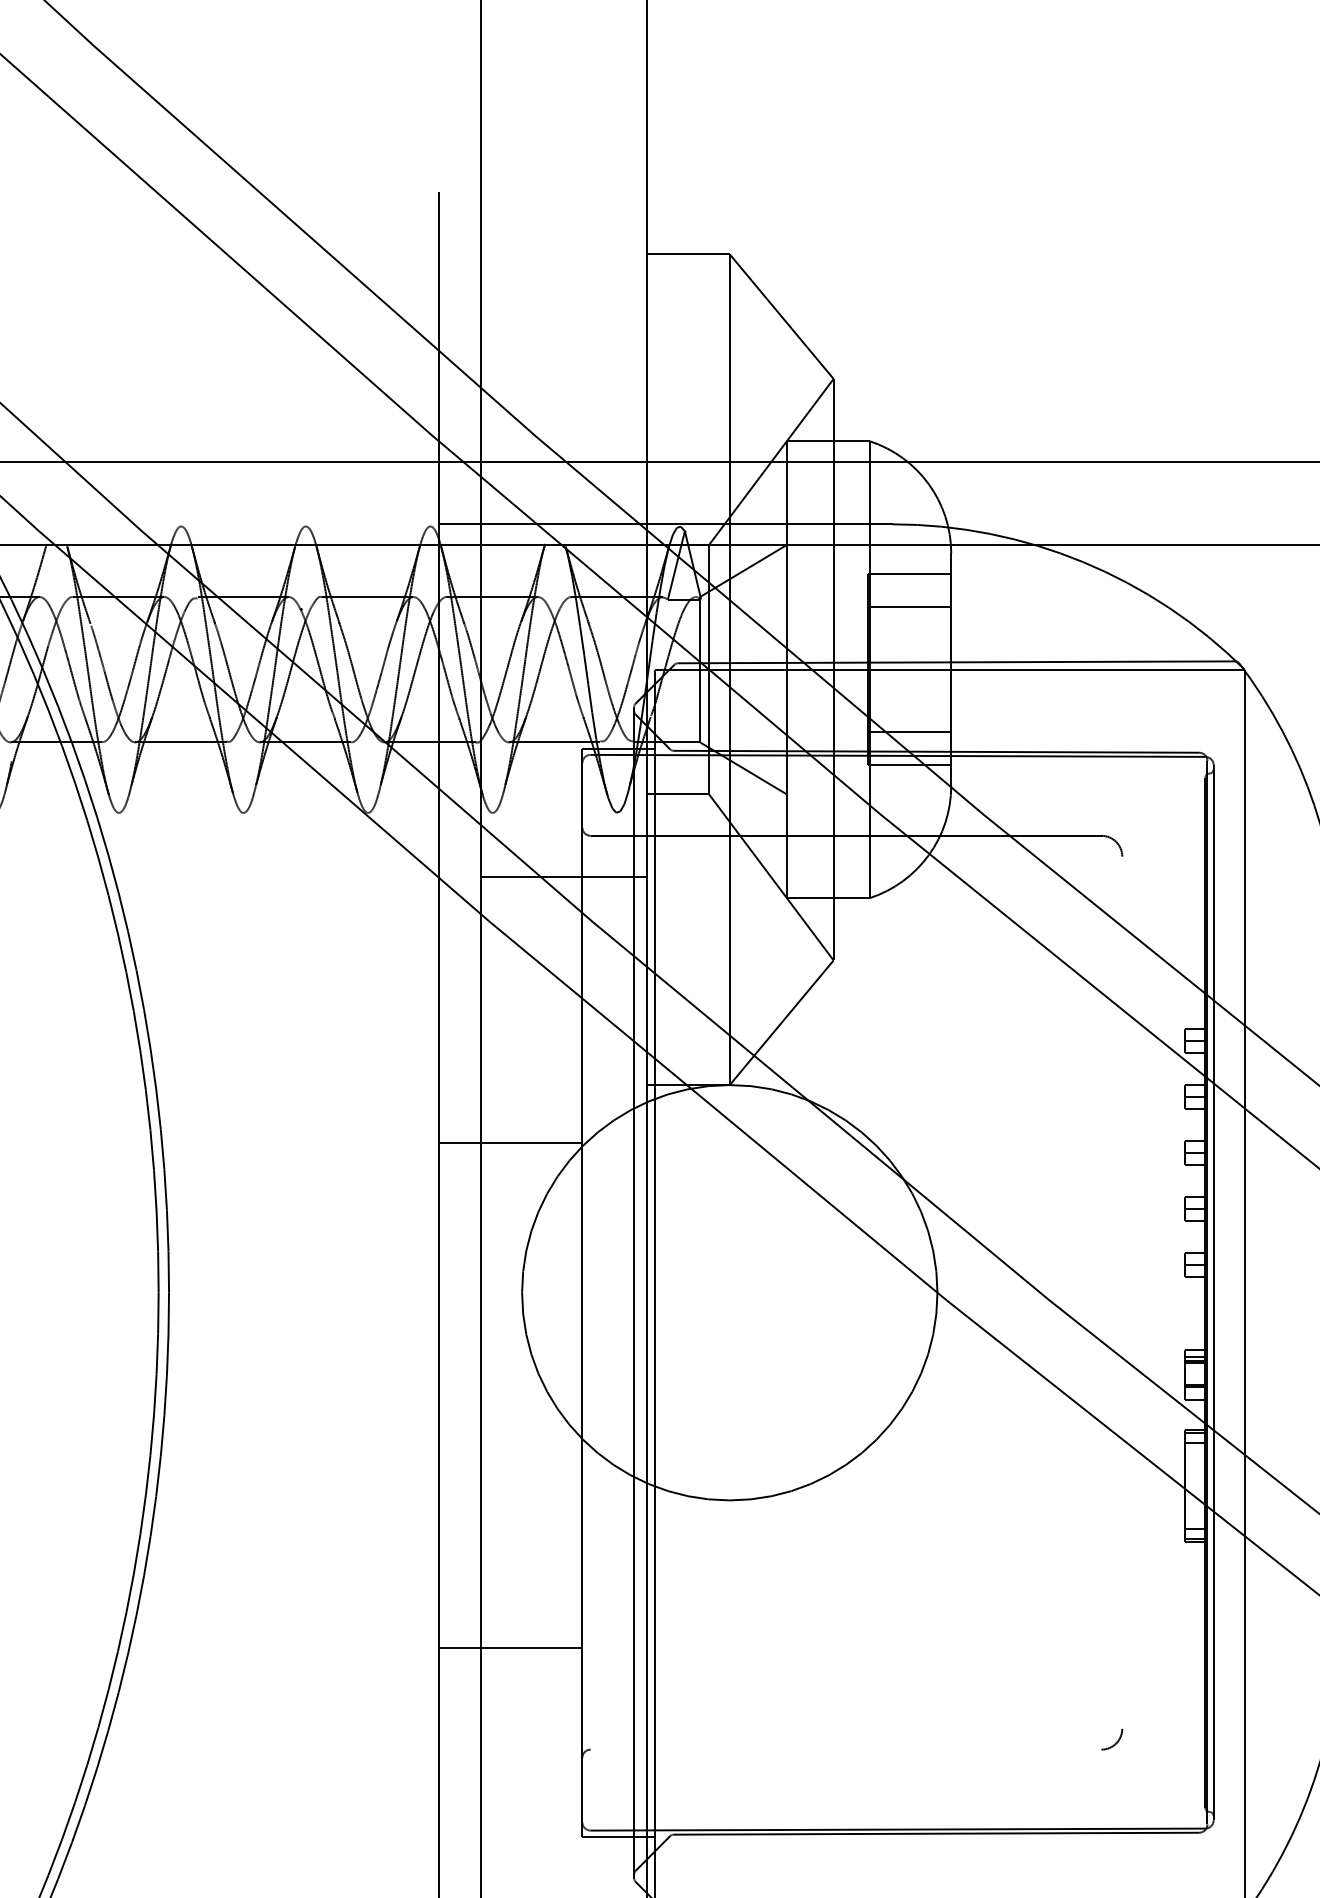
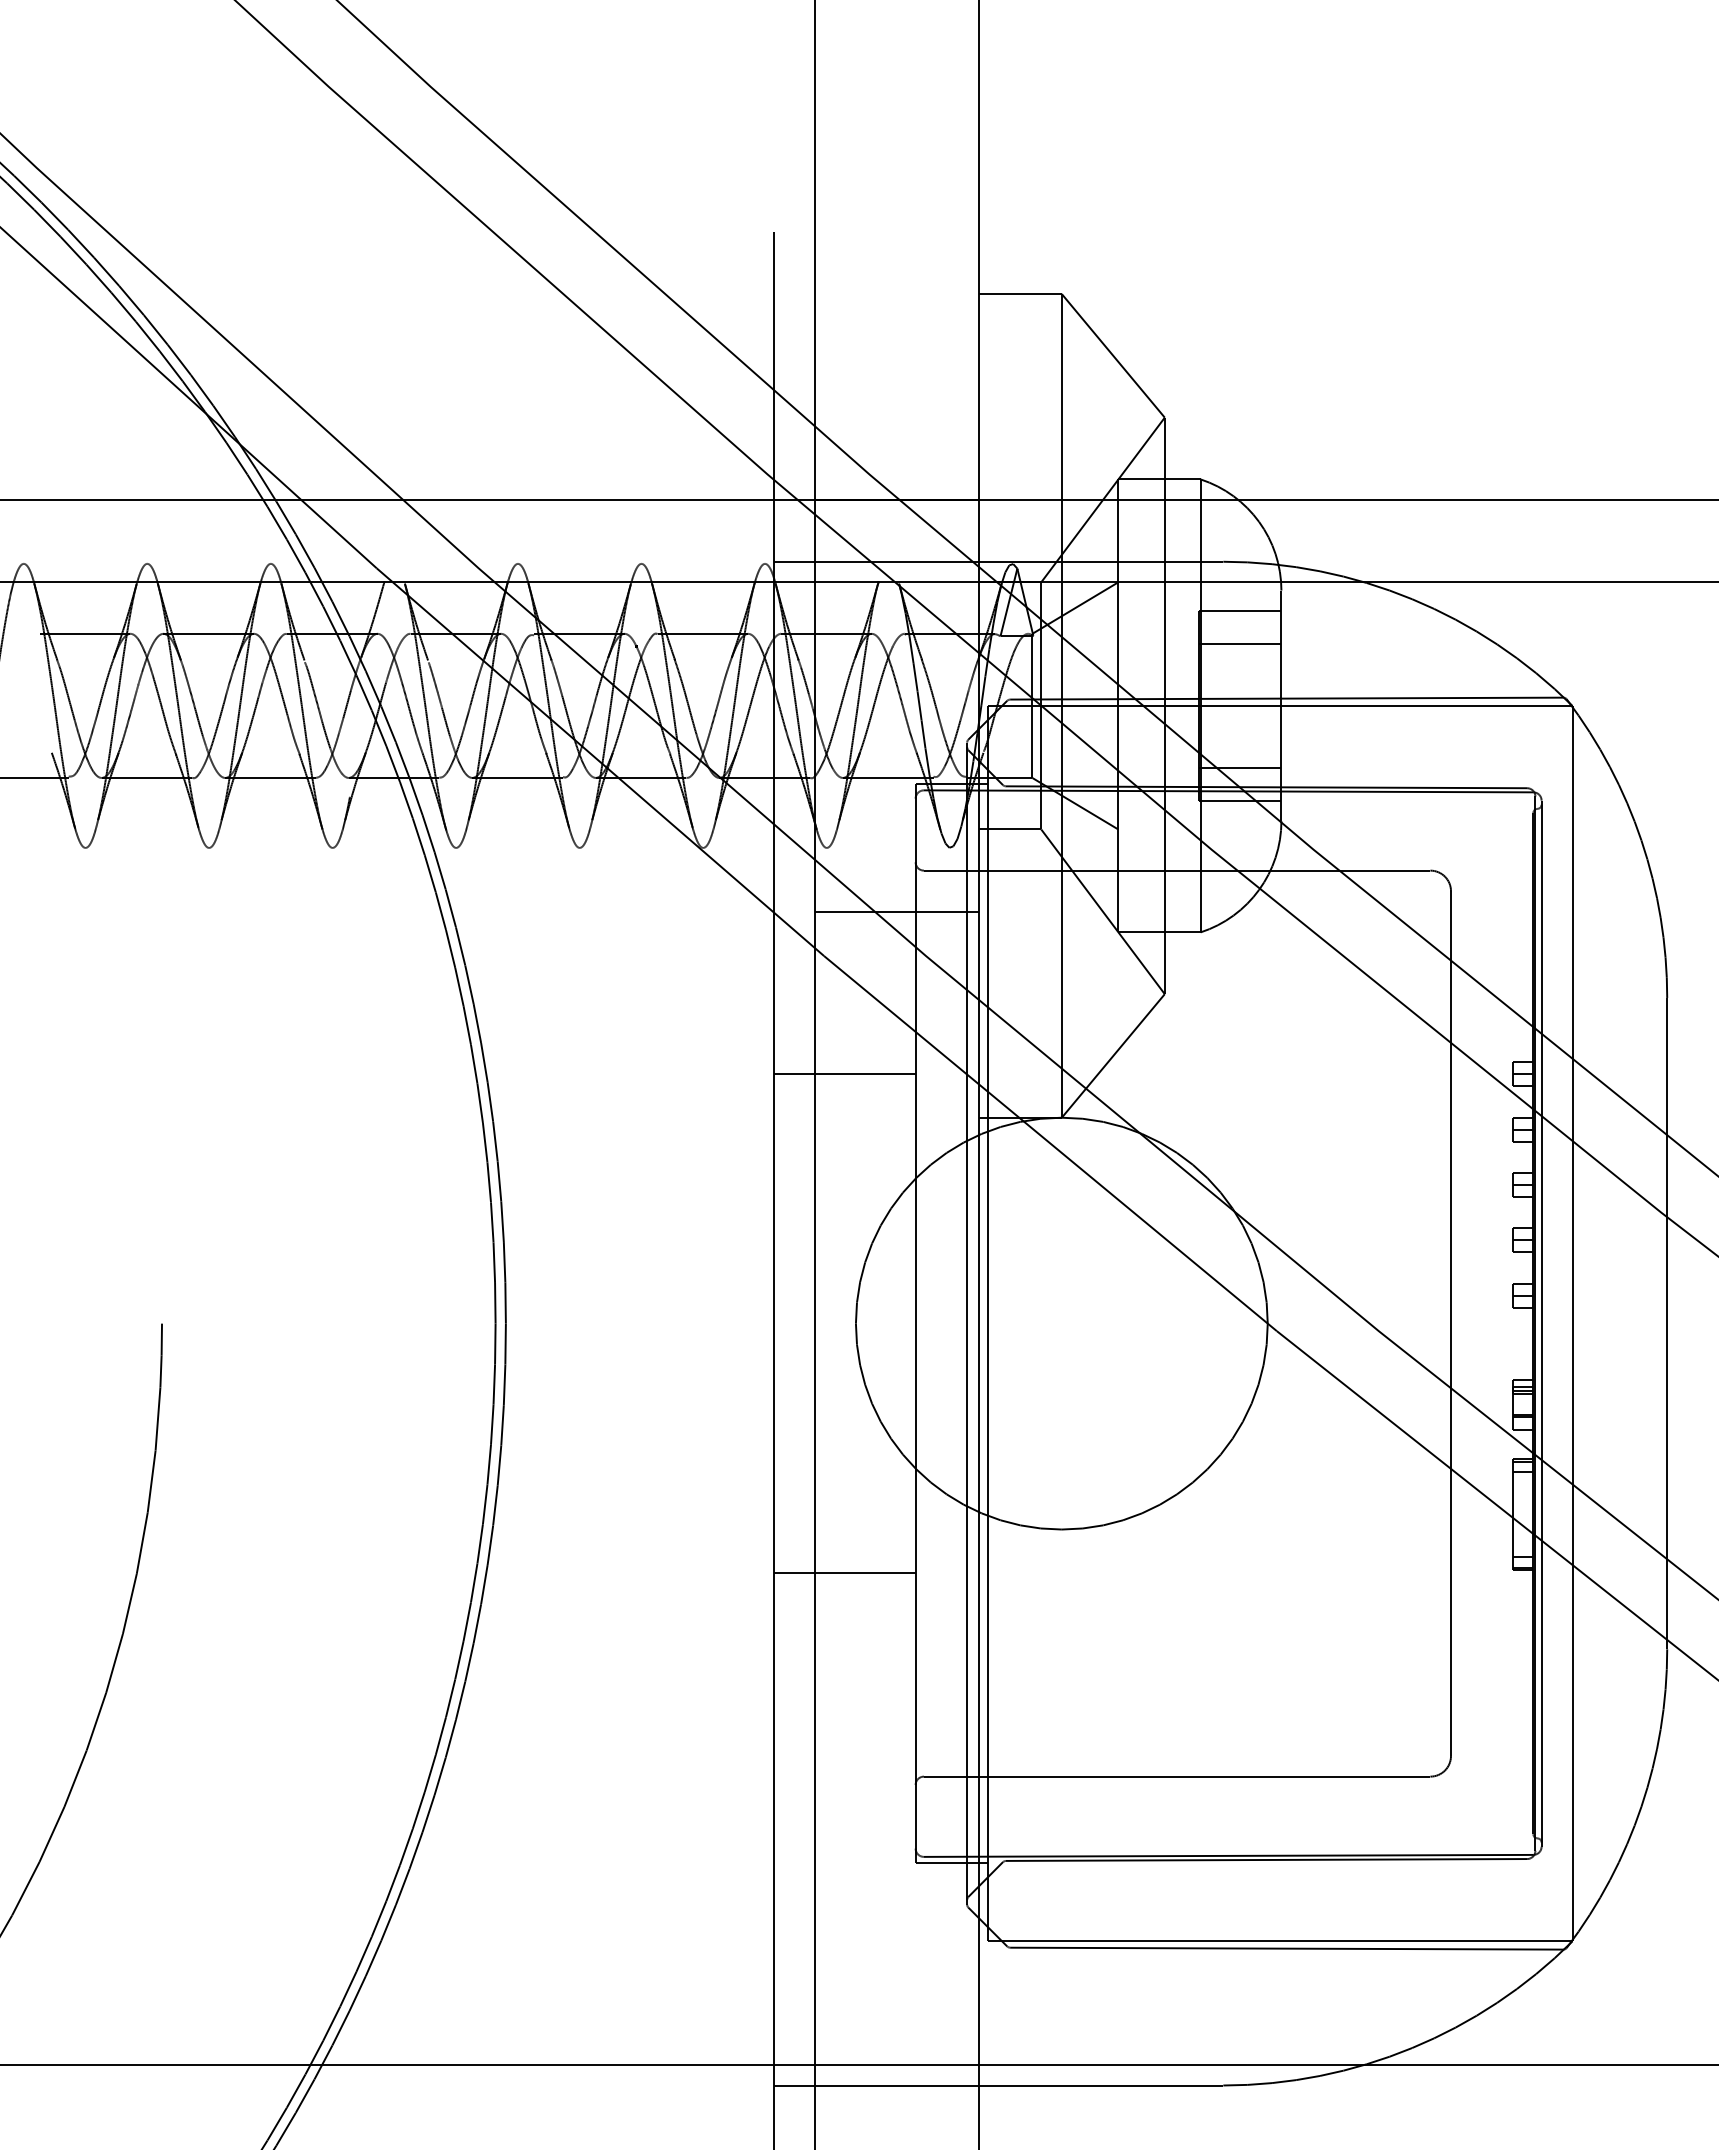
line: (510, 1143) -> (844, 1074), moved
line: (1122, 1292) -> (1451, 1323), added
line: (510, 1647) -> (844, 1572), moved
line: (845, 1749) -> (1176, 1776), added

